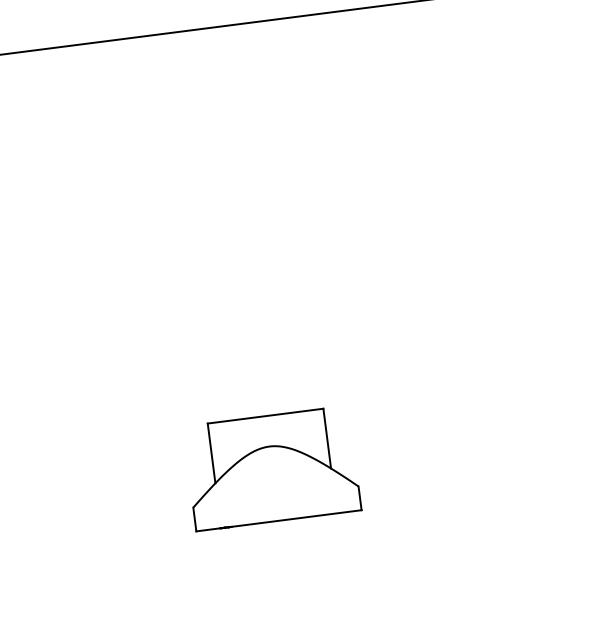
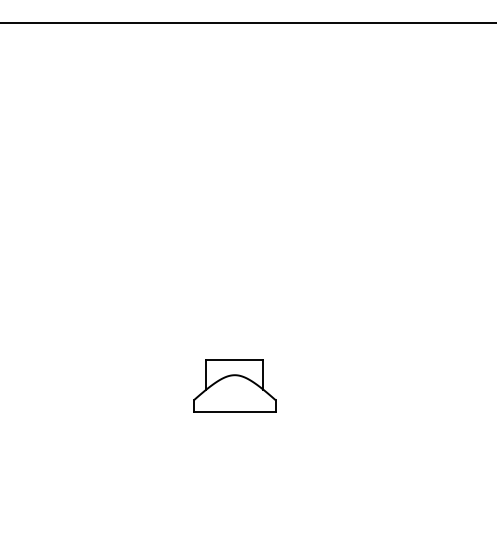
part: (271, 467) -> (234, 385), size x0.6

